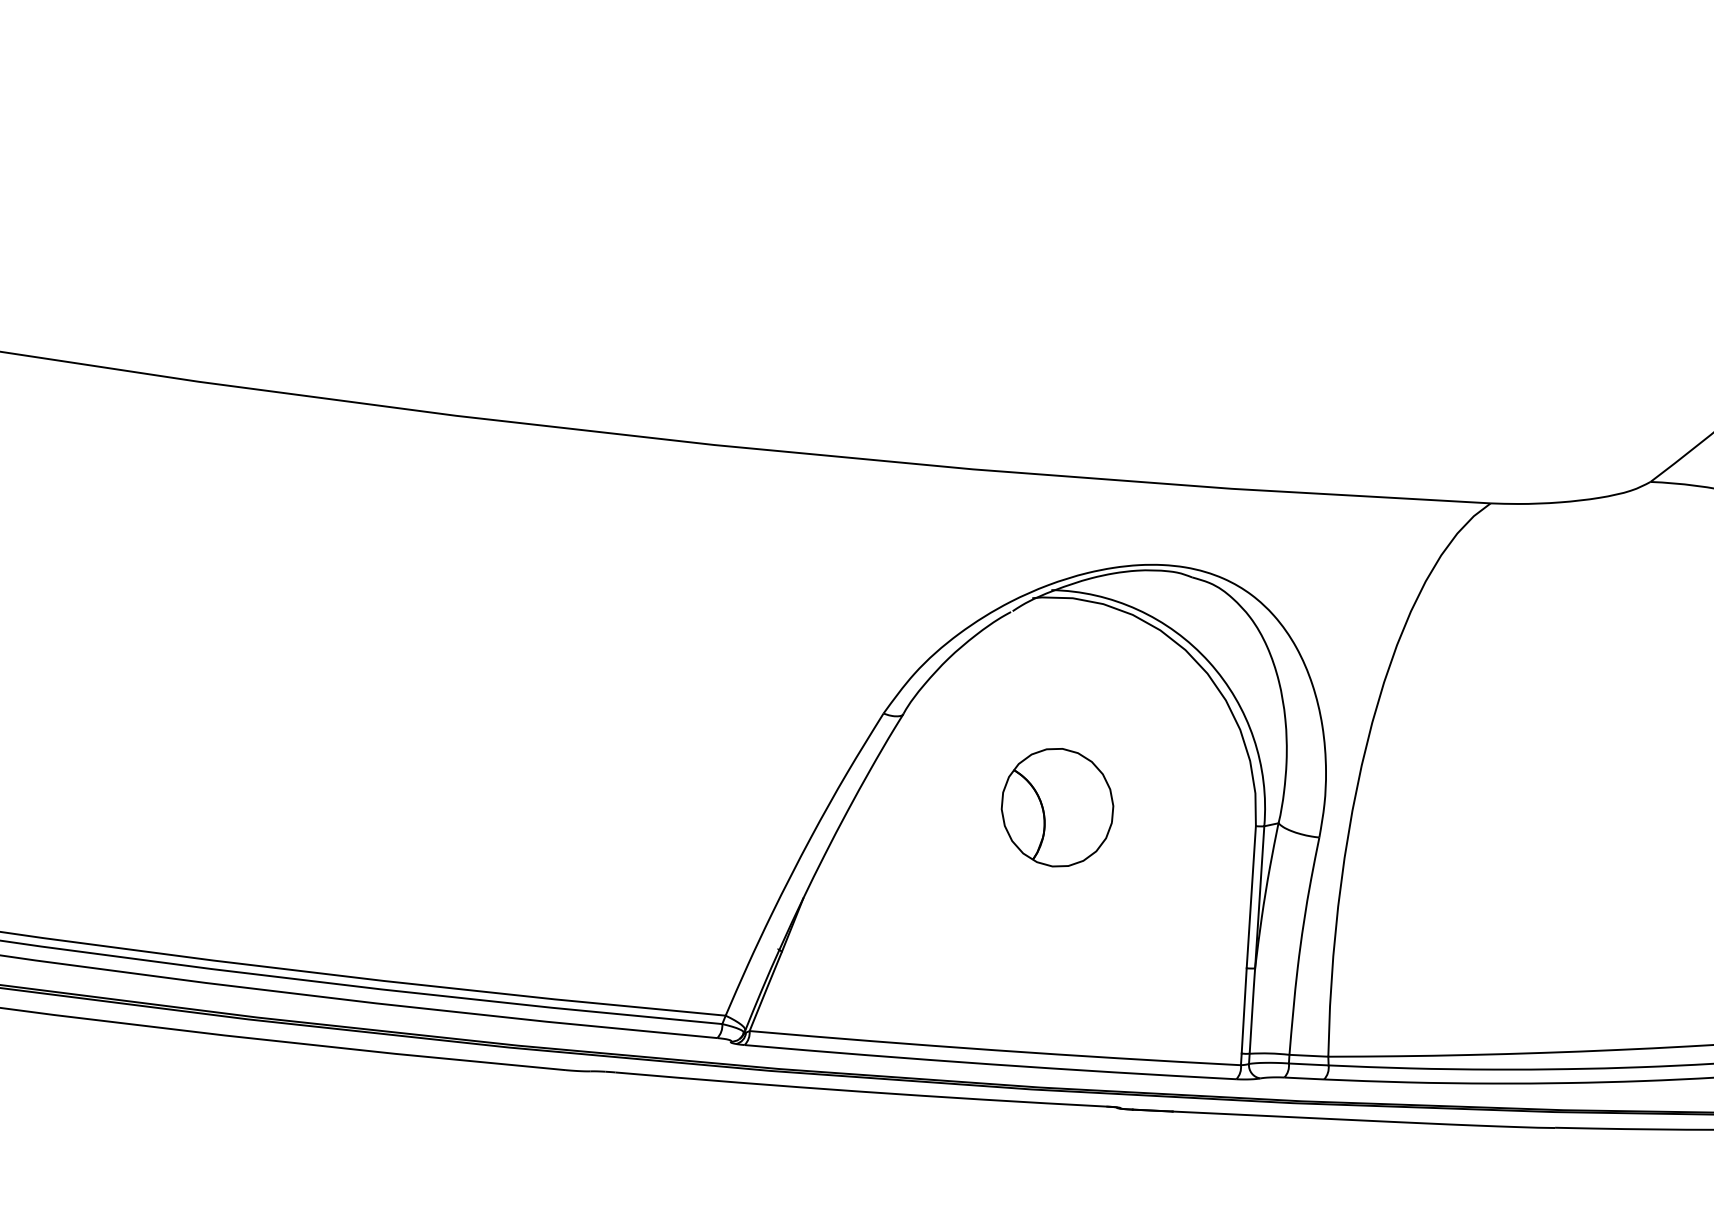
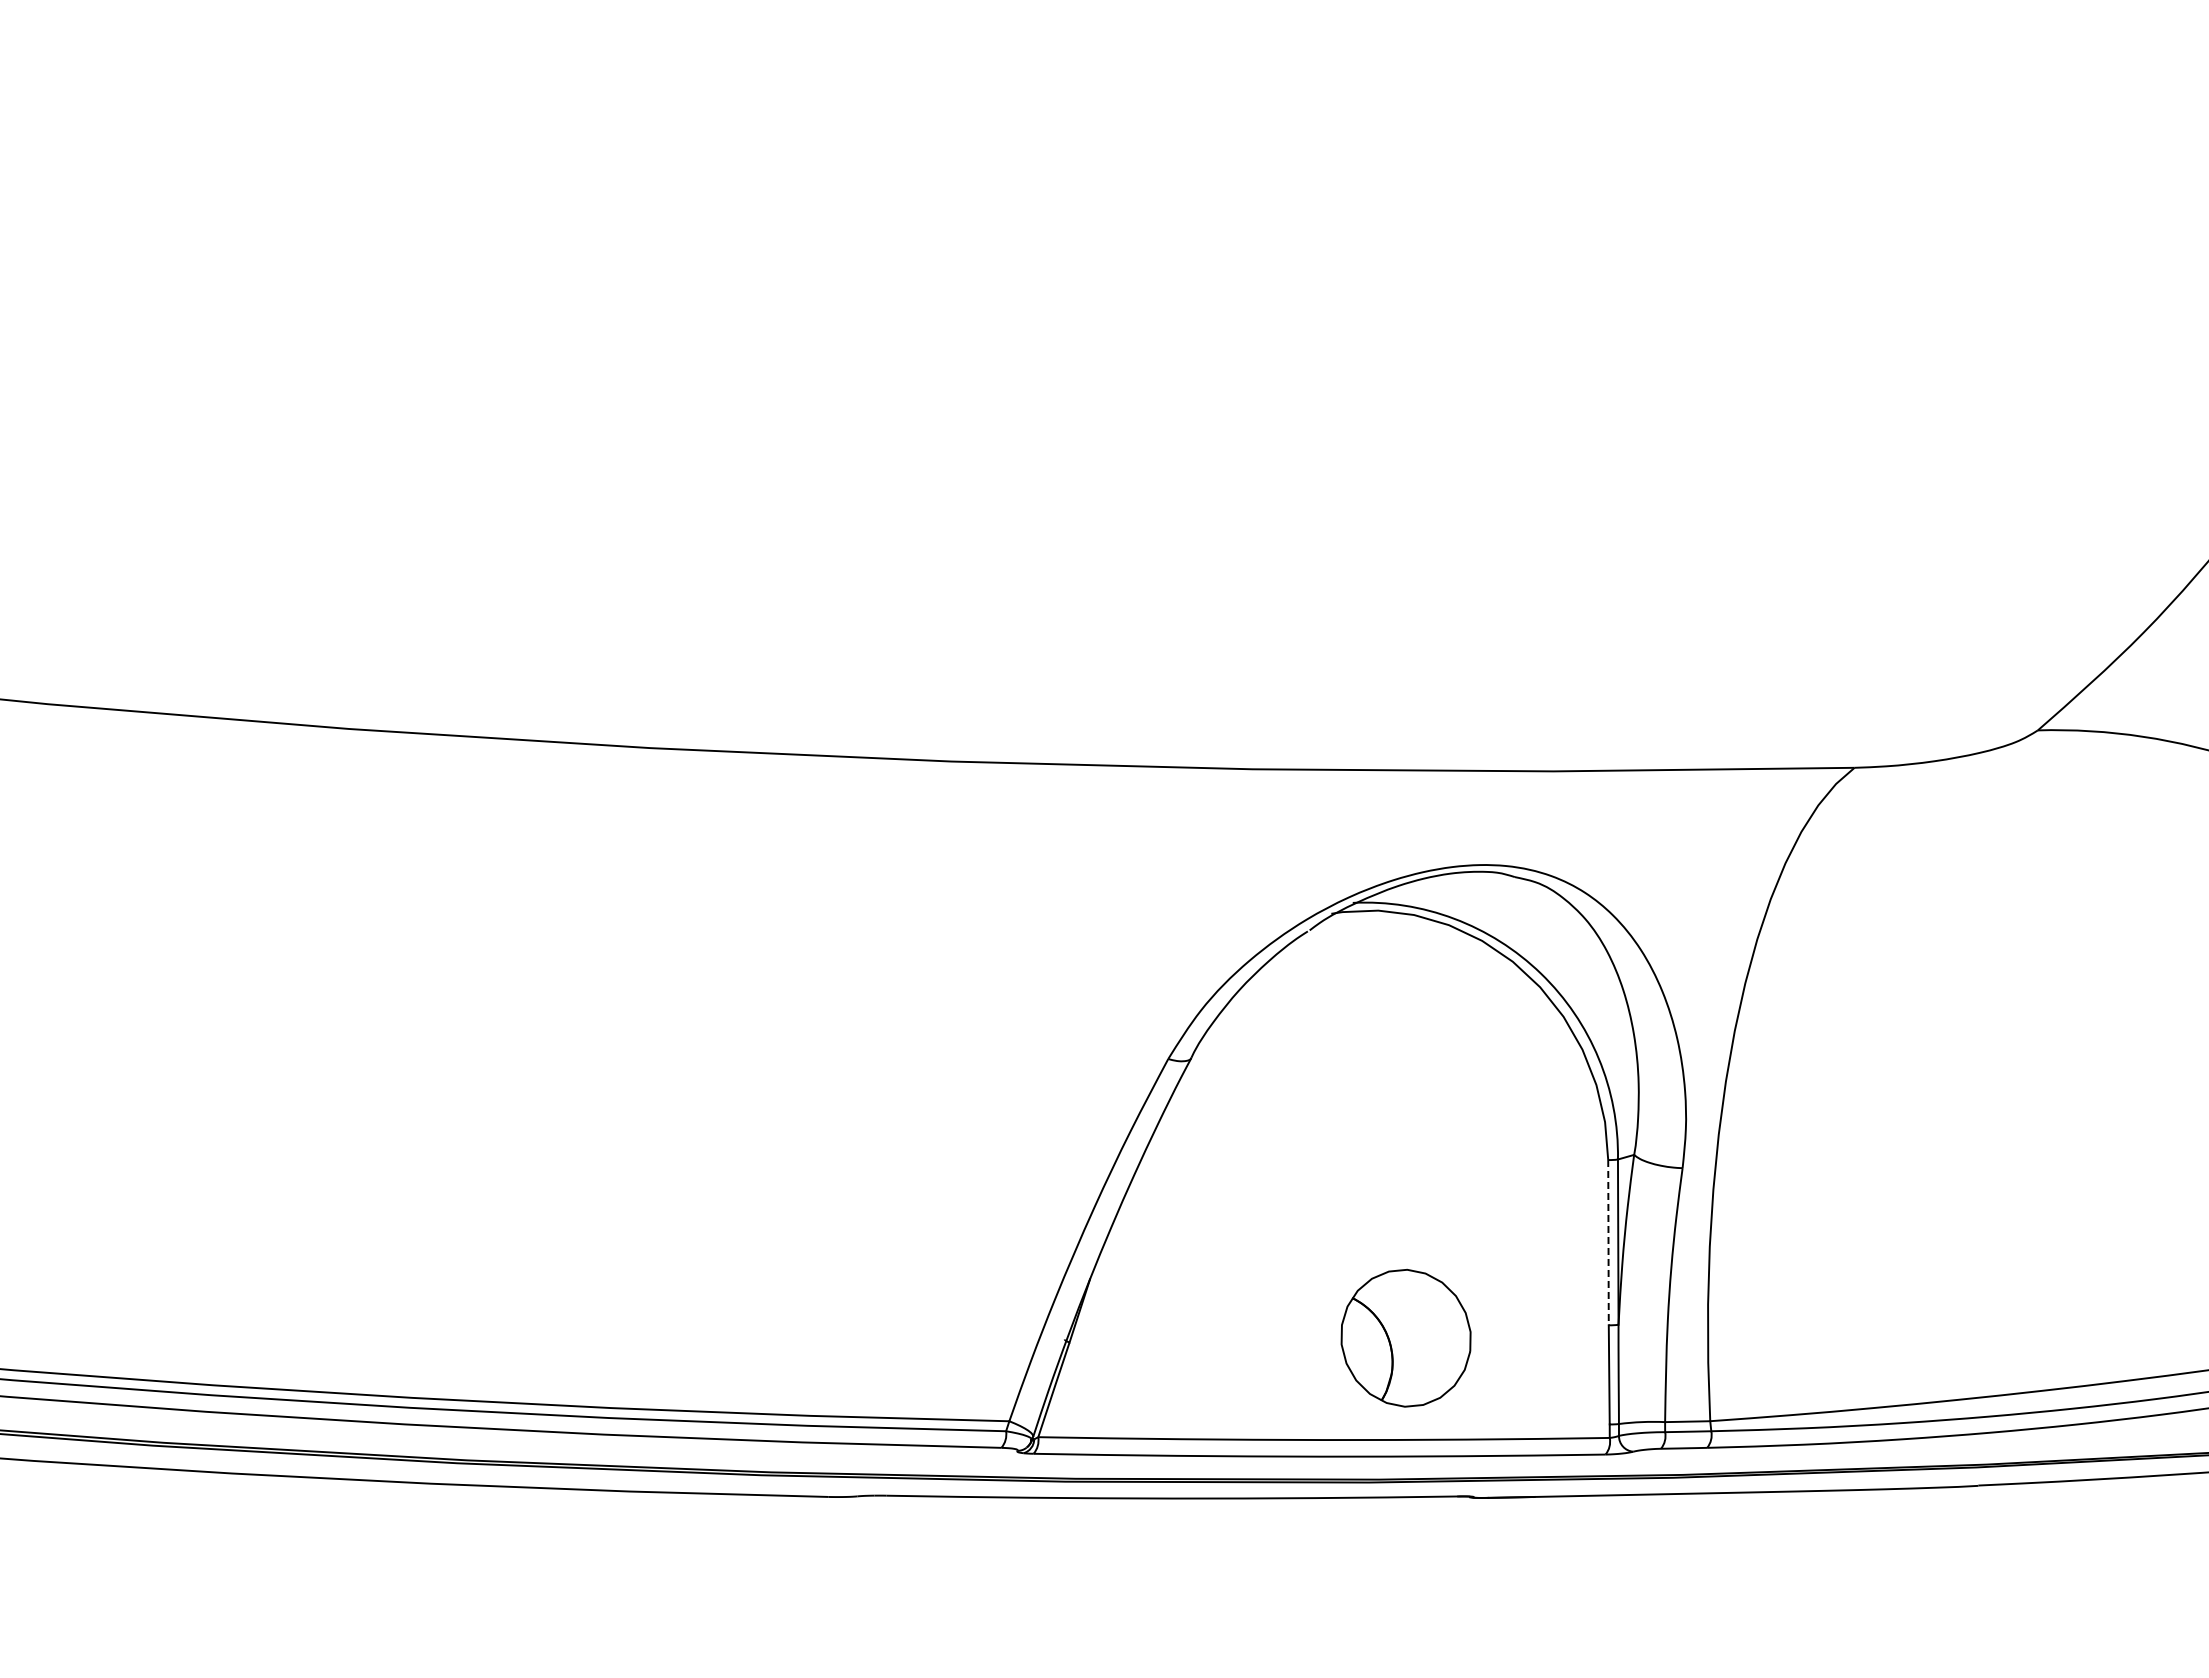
part: (1057, 806) -> (1405, 1337), moved
line: (1251, 897) -> (1608, 1242), solid -> dashed

